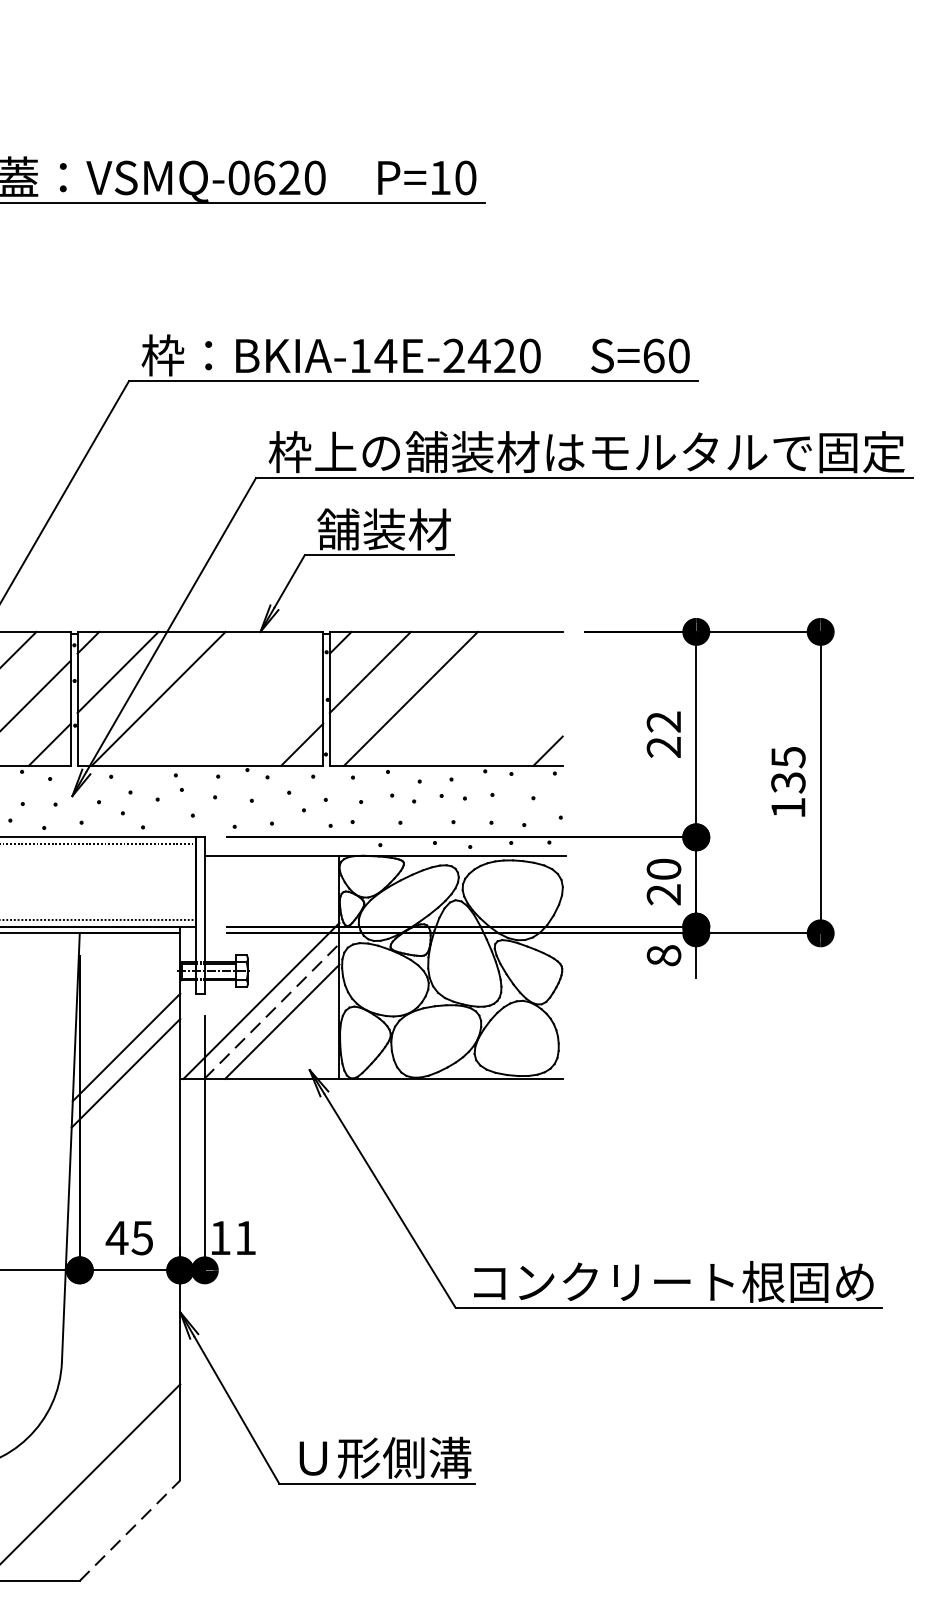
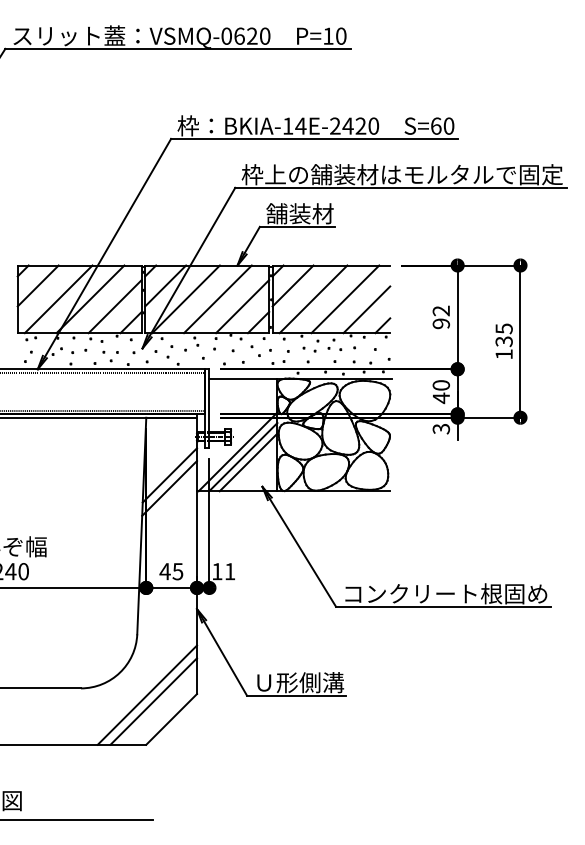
line: (220, 699) -> (217, 299), added
line: (474, 699) -> (345, 299), added
line: (270, 713) -> (242, 306), added
line: (515, 719) -> (366, 309), added
text: (664, 746) -> (441, 323), 22 -> 92
text: (662, 895) -> (440, 398), 20 -> 40
text: (662, 954) -> (440, 428), 8 -> 3
line: (272, 1010) -> (243, 456), dashed -> solid
line: (94, 1495) -> (153, 701), added
line: (129, 1530) -> (171, 719), dashed -> solid

